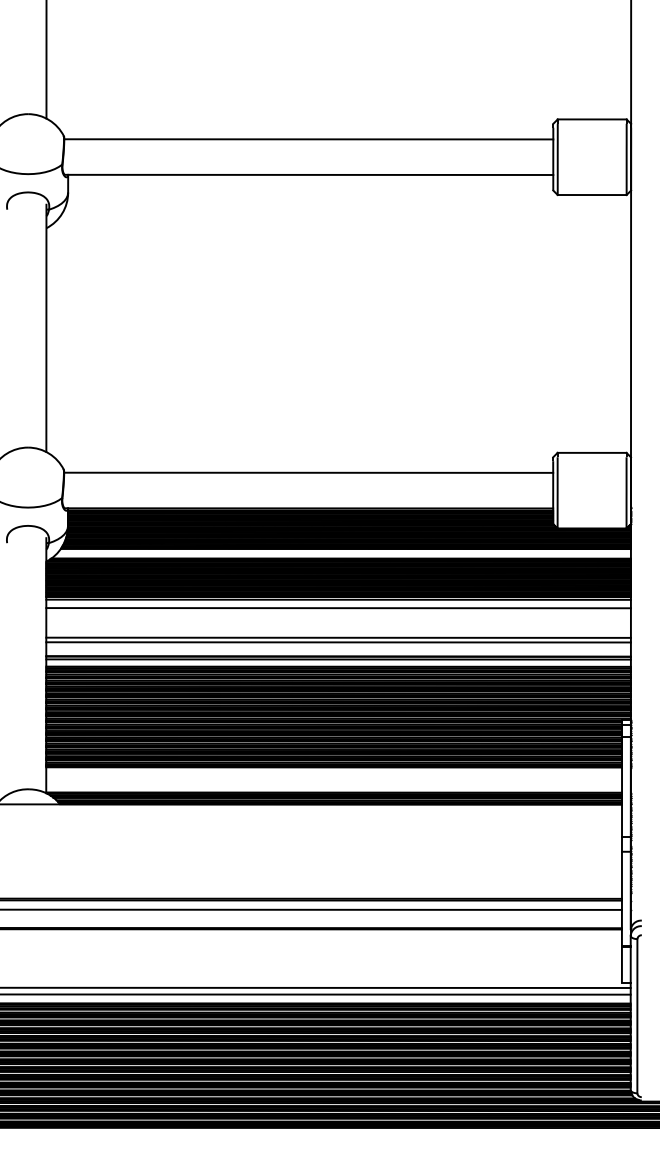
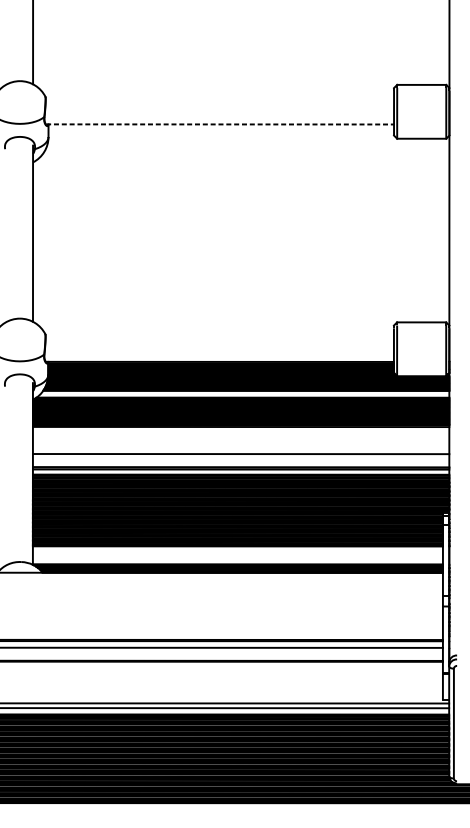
line: (308, 139) -> (219, 99), removed
line: (309, 174) -> (220, 124), solid -> dashed
line: (308, 472) -> (219, 336), removed
line: (338, 608) -> (241, 433), removed
line: (338, 642) -> (241, 457), removed

